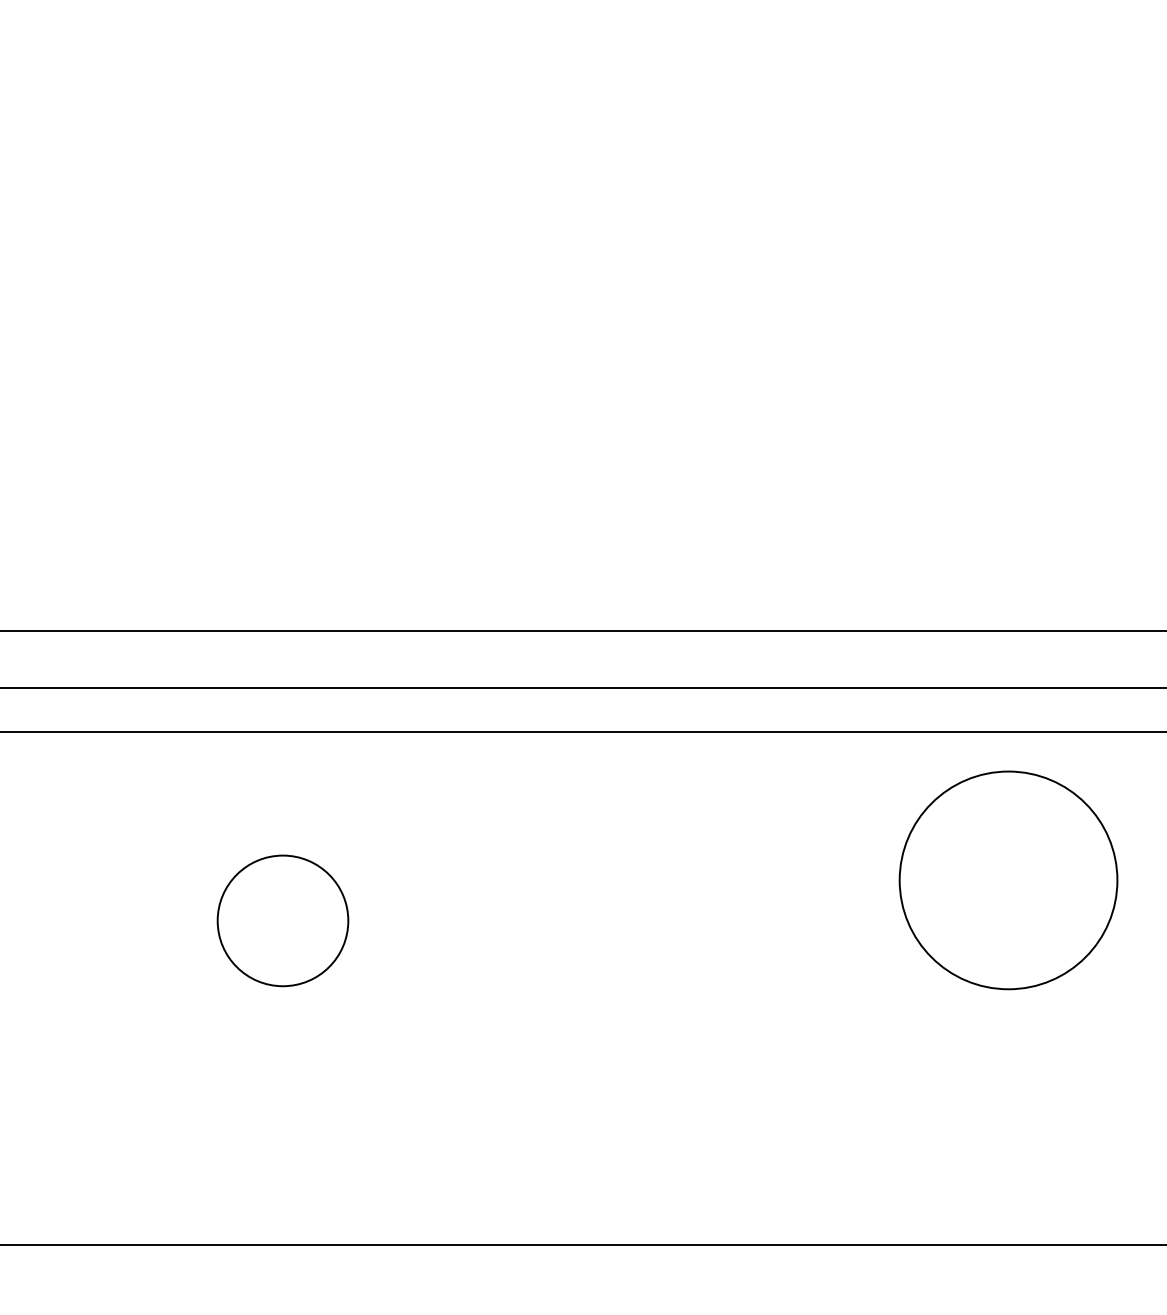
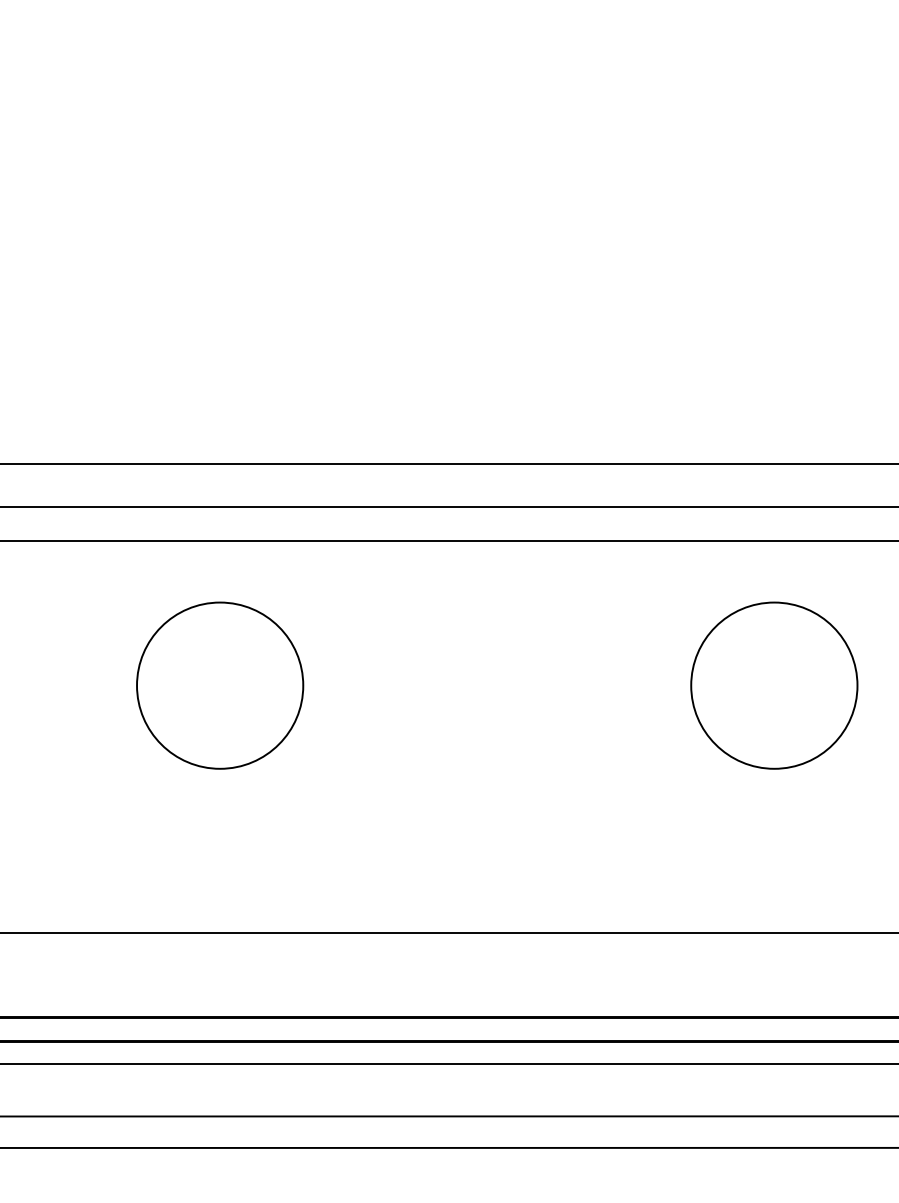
circle: (1008, 880) -> (774, 685), moved
circle: (283, 920) -> (220, 685), size x1.67

